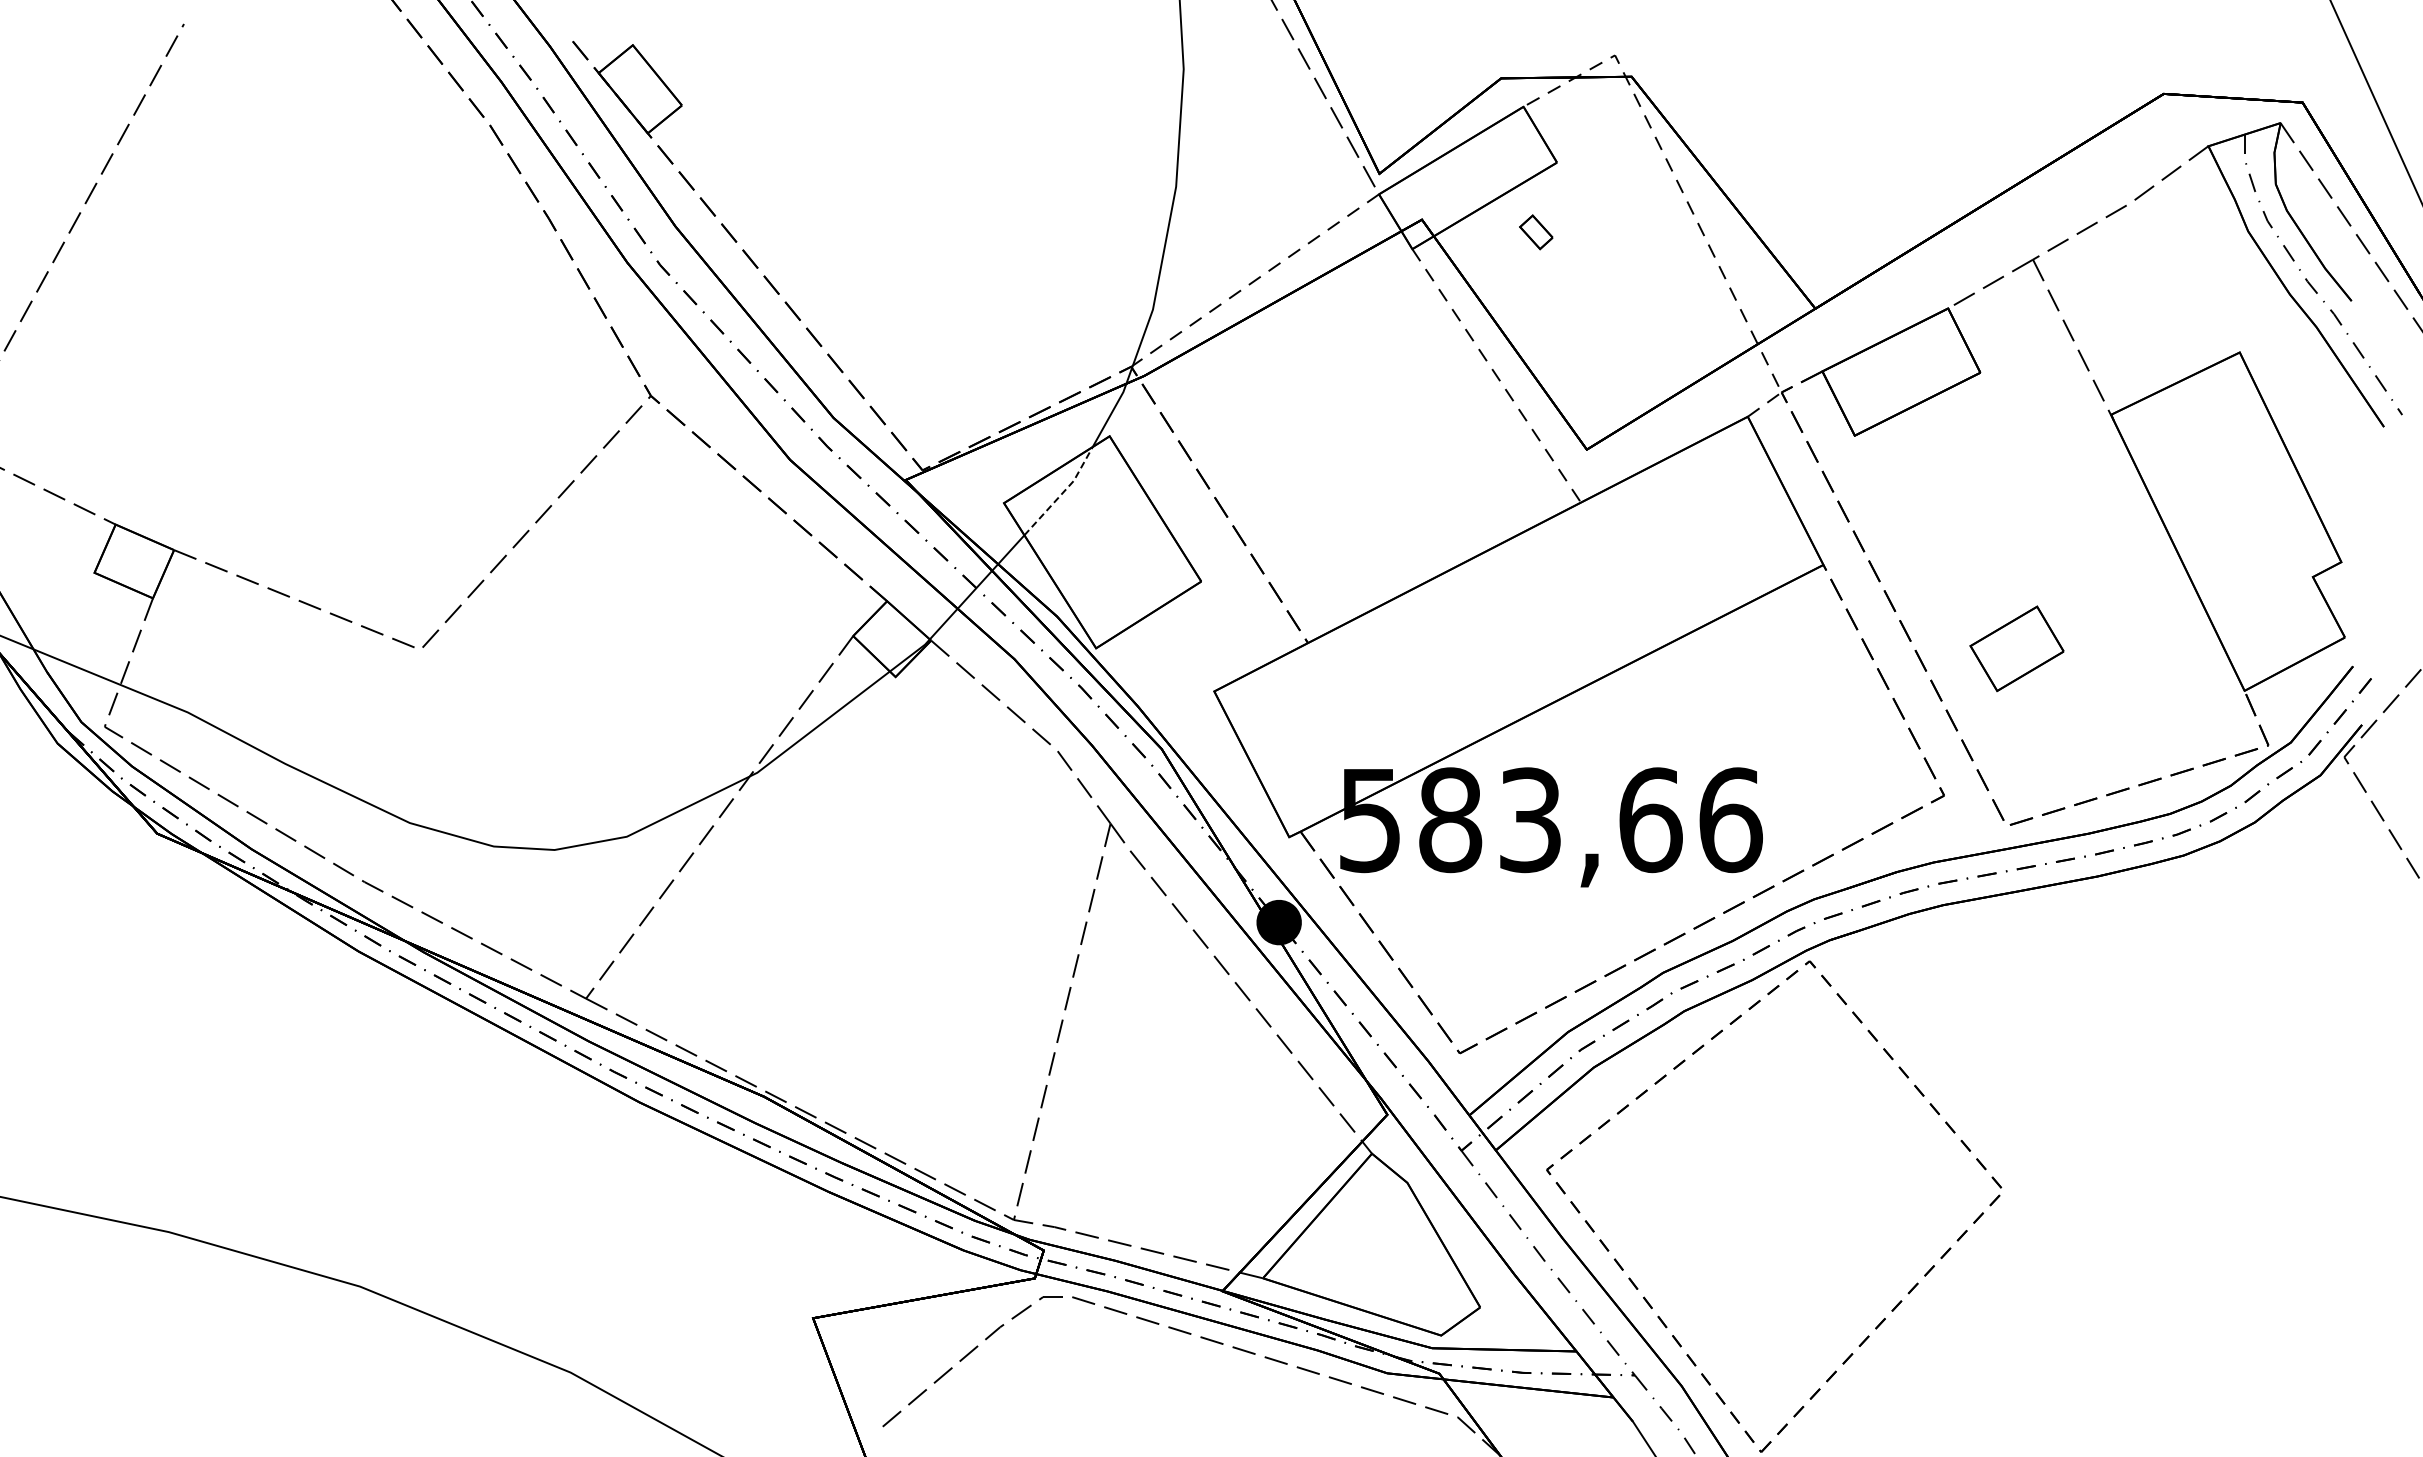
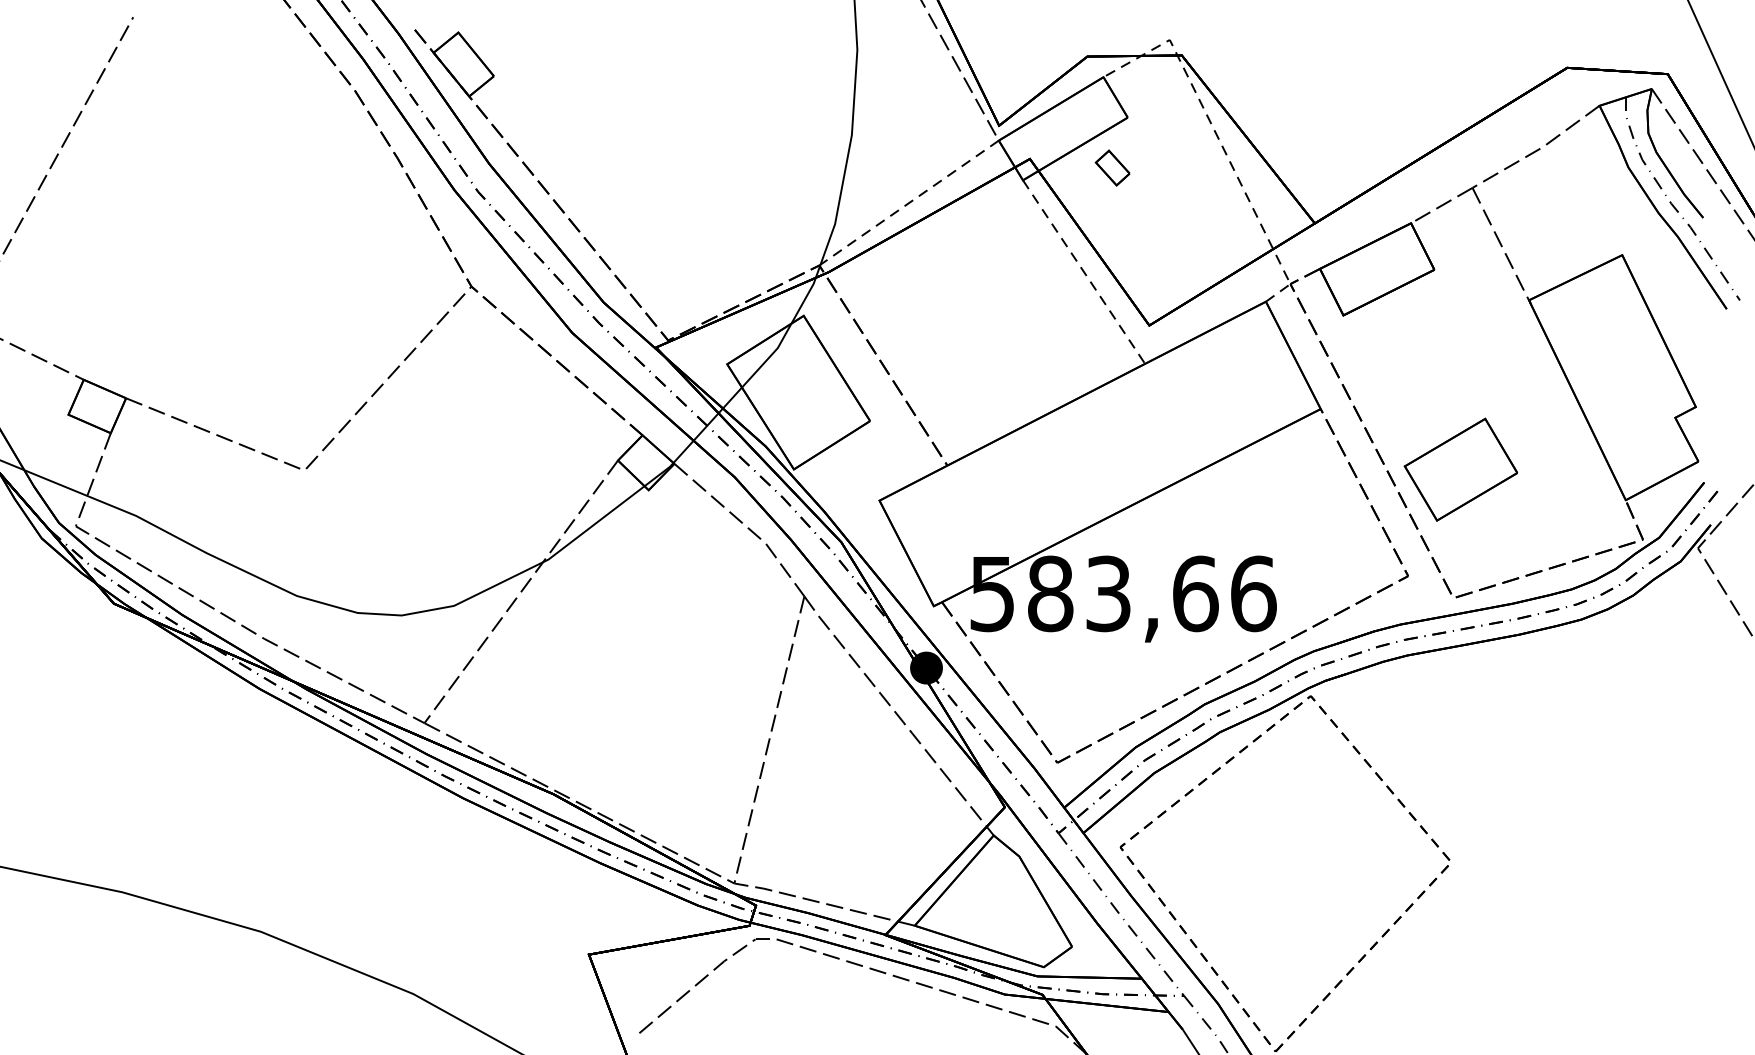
part: (1536, 232) -> (1112, 168), size x1.43
line: (1062, 493) -> (769, 357), dashed -> solid
part: (2016, 648) -> (1460, 469), size x1.67

